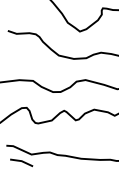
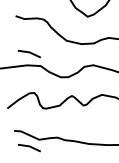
line: (21, 68) -> (29, 53), added

